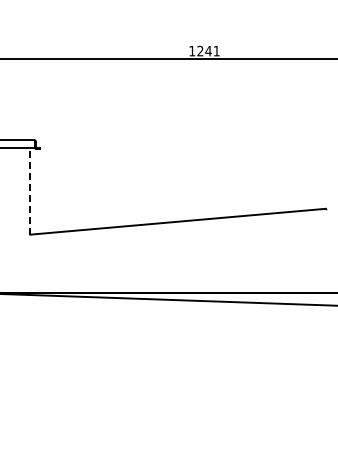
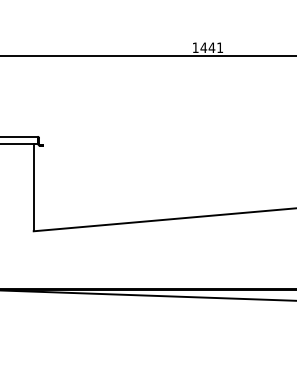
text: (200, 50) -> (203, 47), 1241 -> 1441
line: (30, 191) -> (33, 188), dashed -> solid

